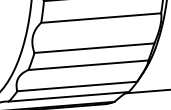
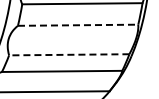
line: (101, 18) -> (78, 25), solid -> dashed
line: (93, 48) -> (68, 55), solid -> dashed

